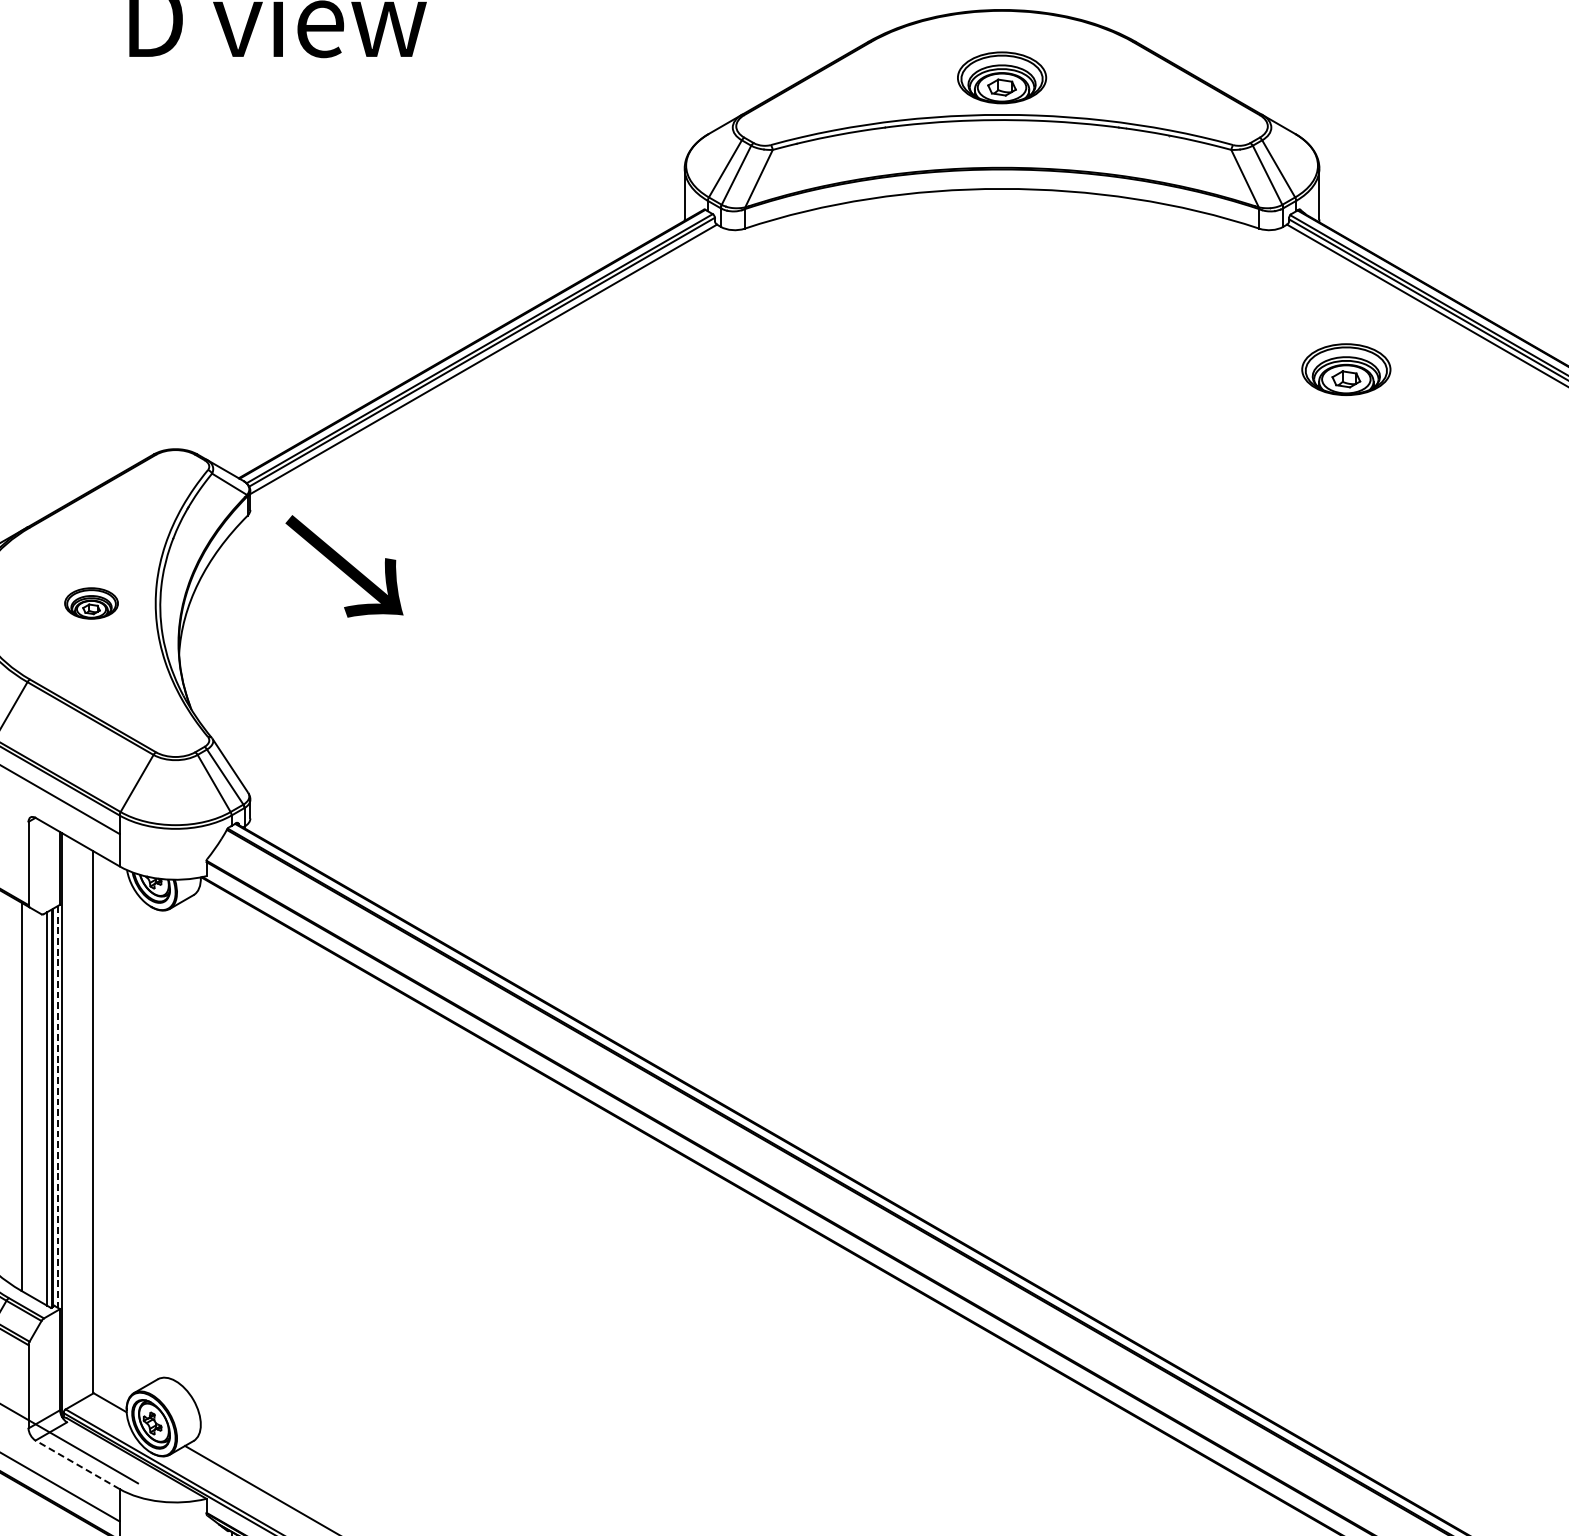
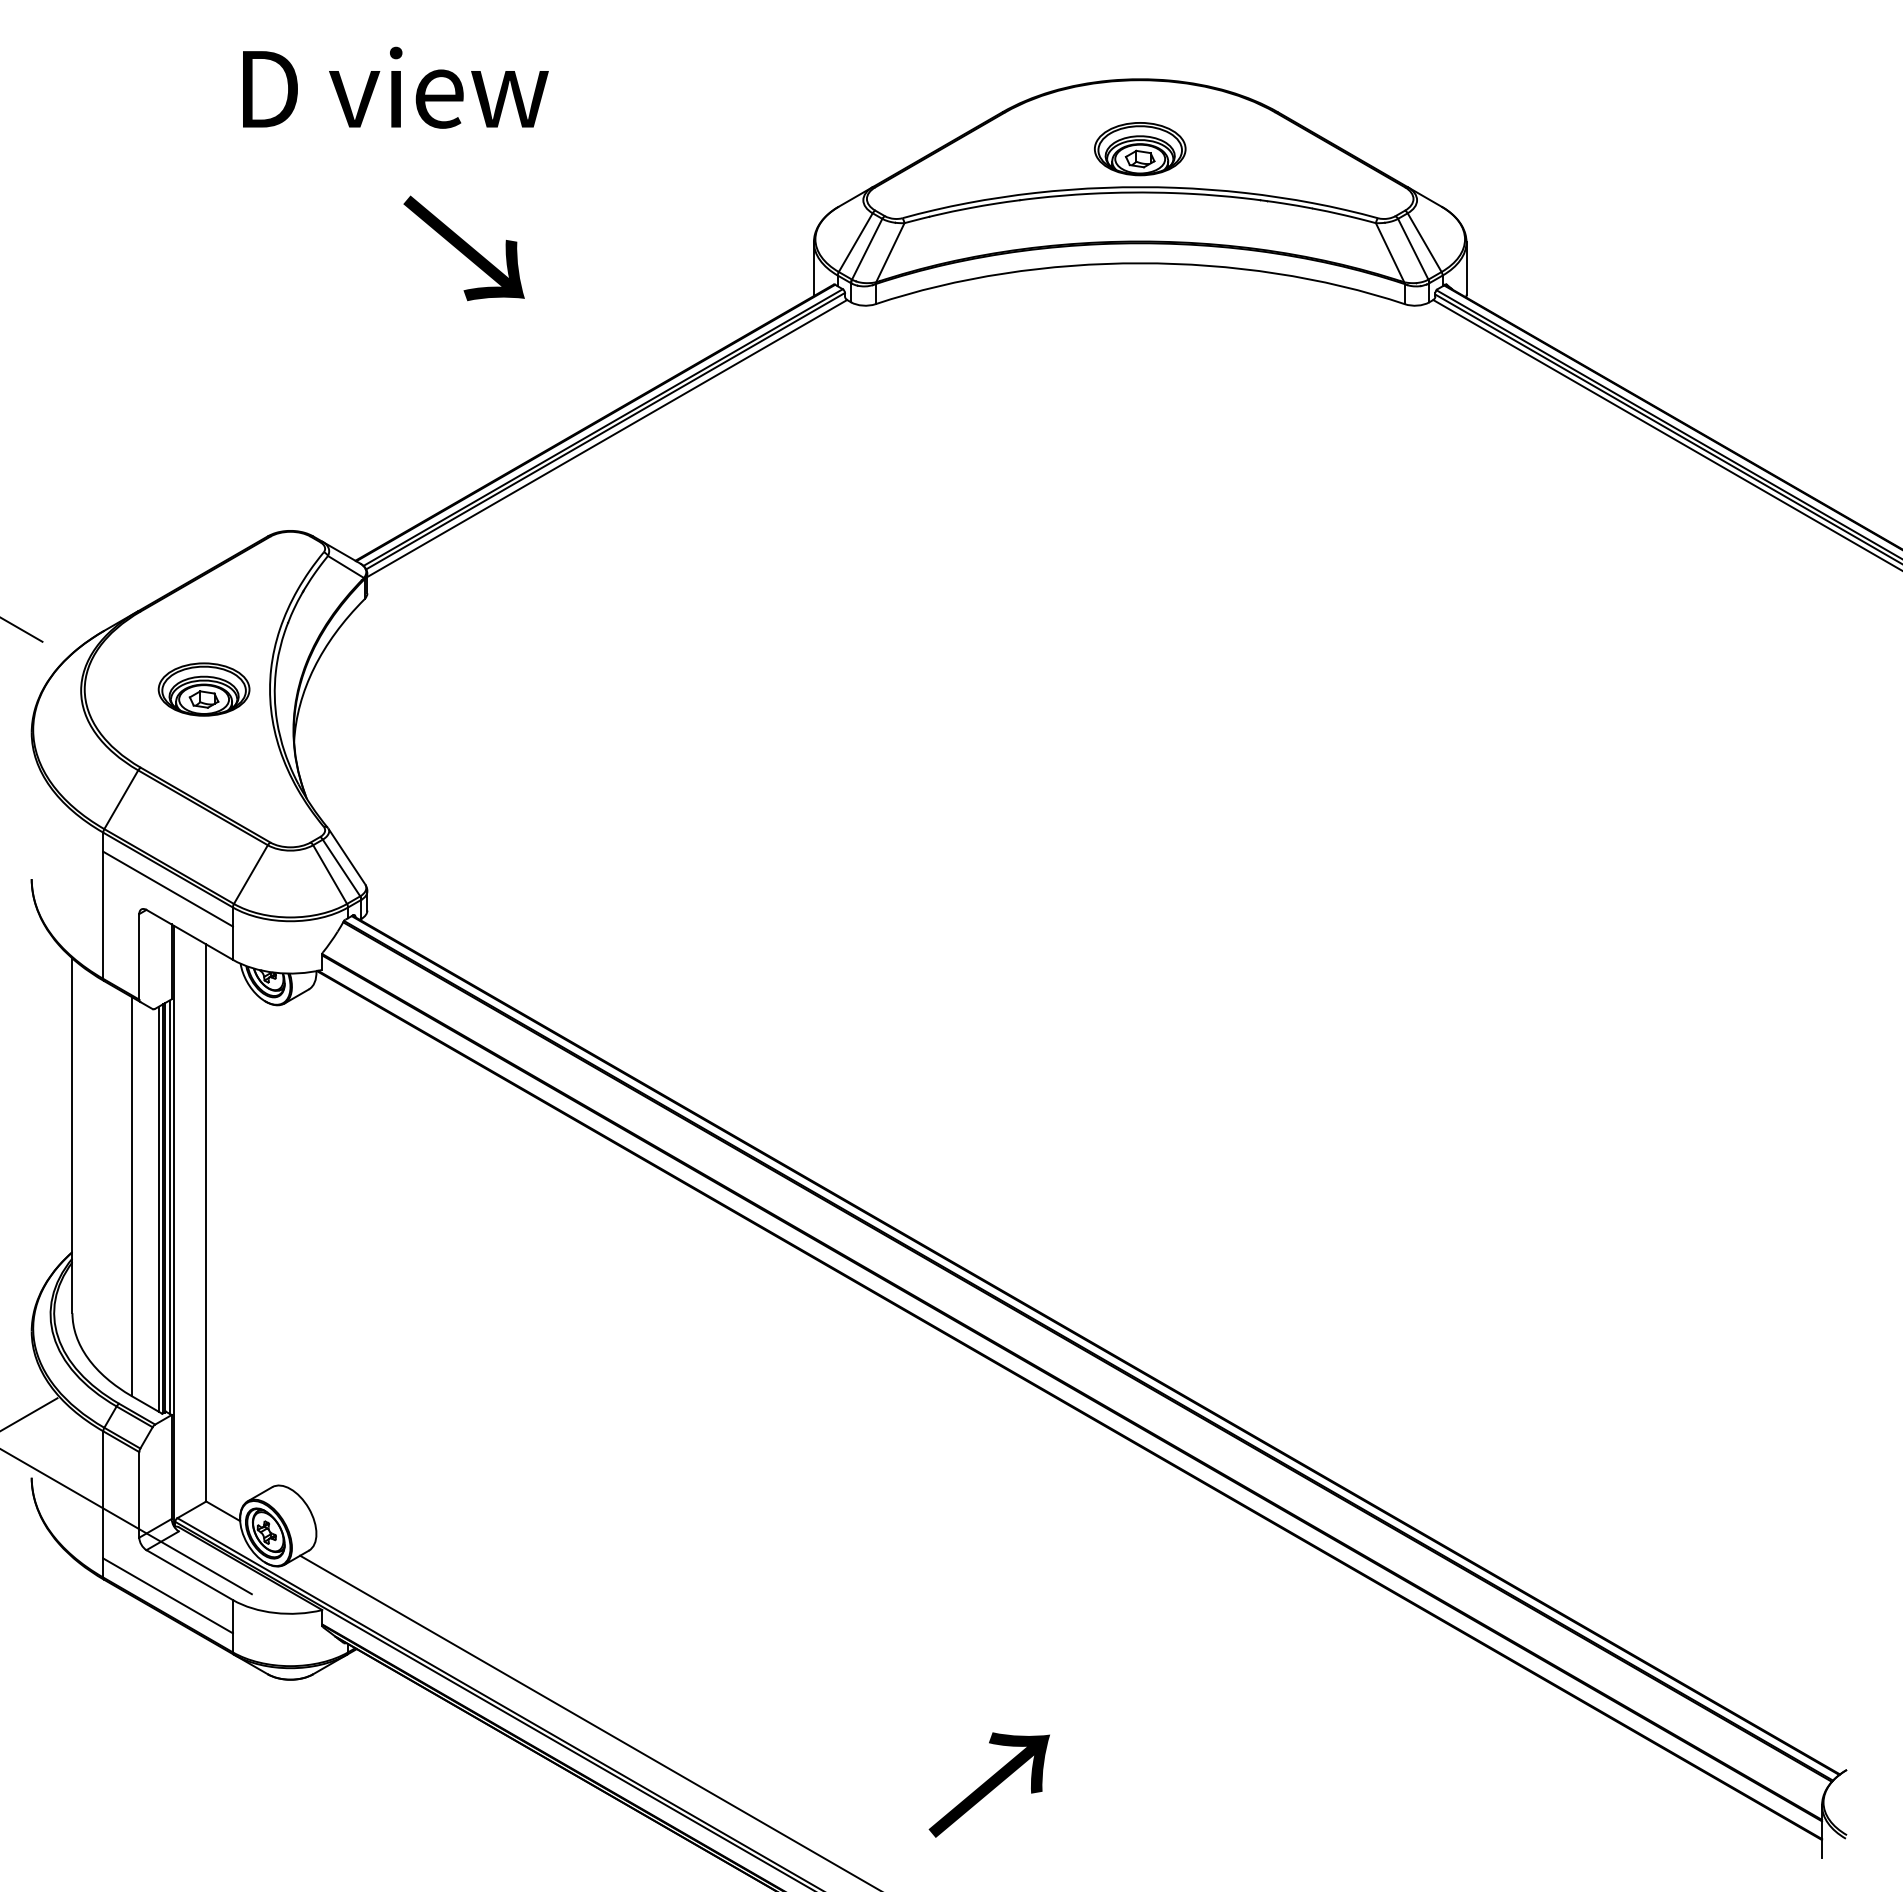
part: (1346, 370) -> (1494, 449), removed
text: (343, 566) -> (463, 248), moved
part: (90, 603) -> (203, 689), size x1.67
line: (57, 1107) -> (169, 1207), dashed -> solid
line: (77, 1465) -> (189, 1575), dashed -> solid

